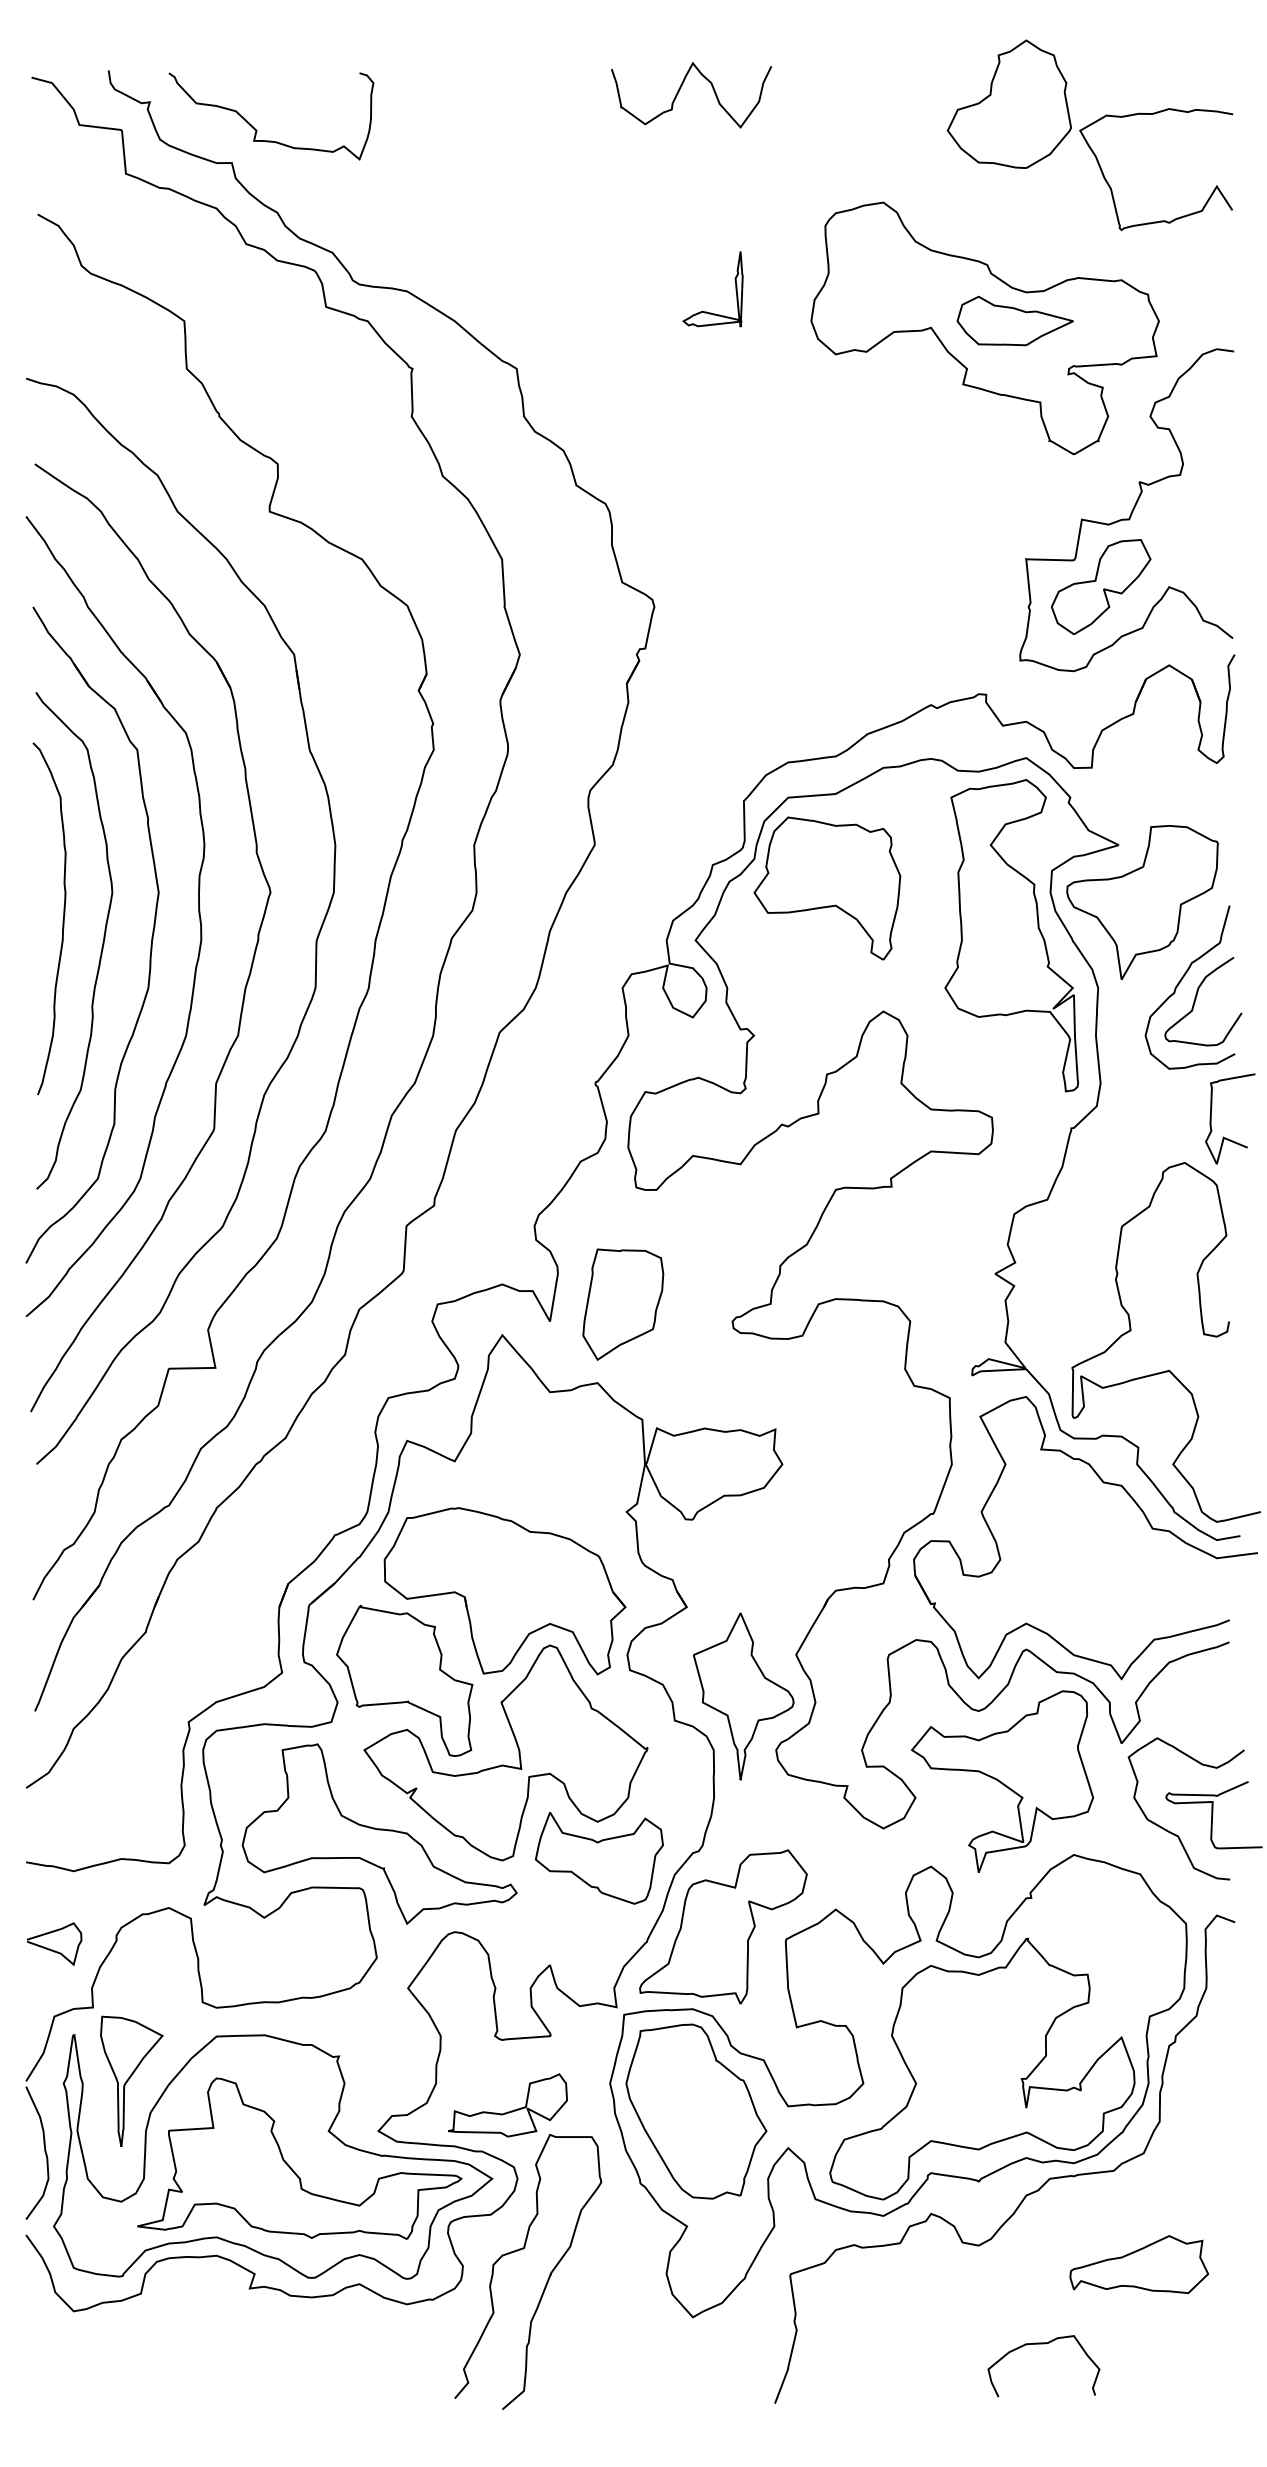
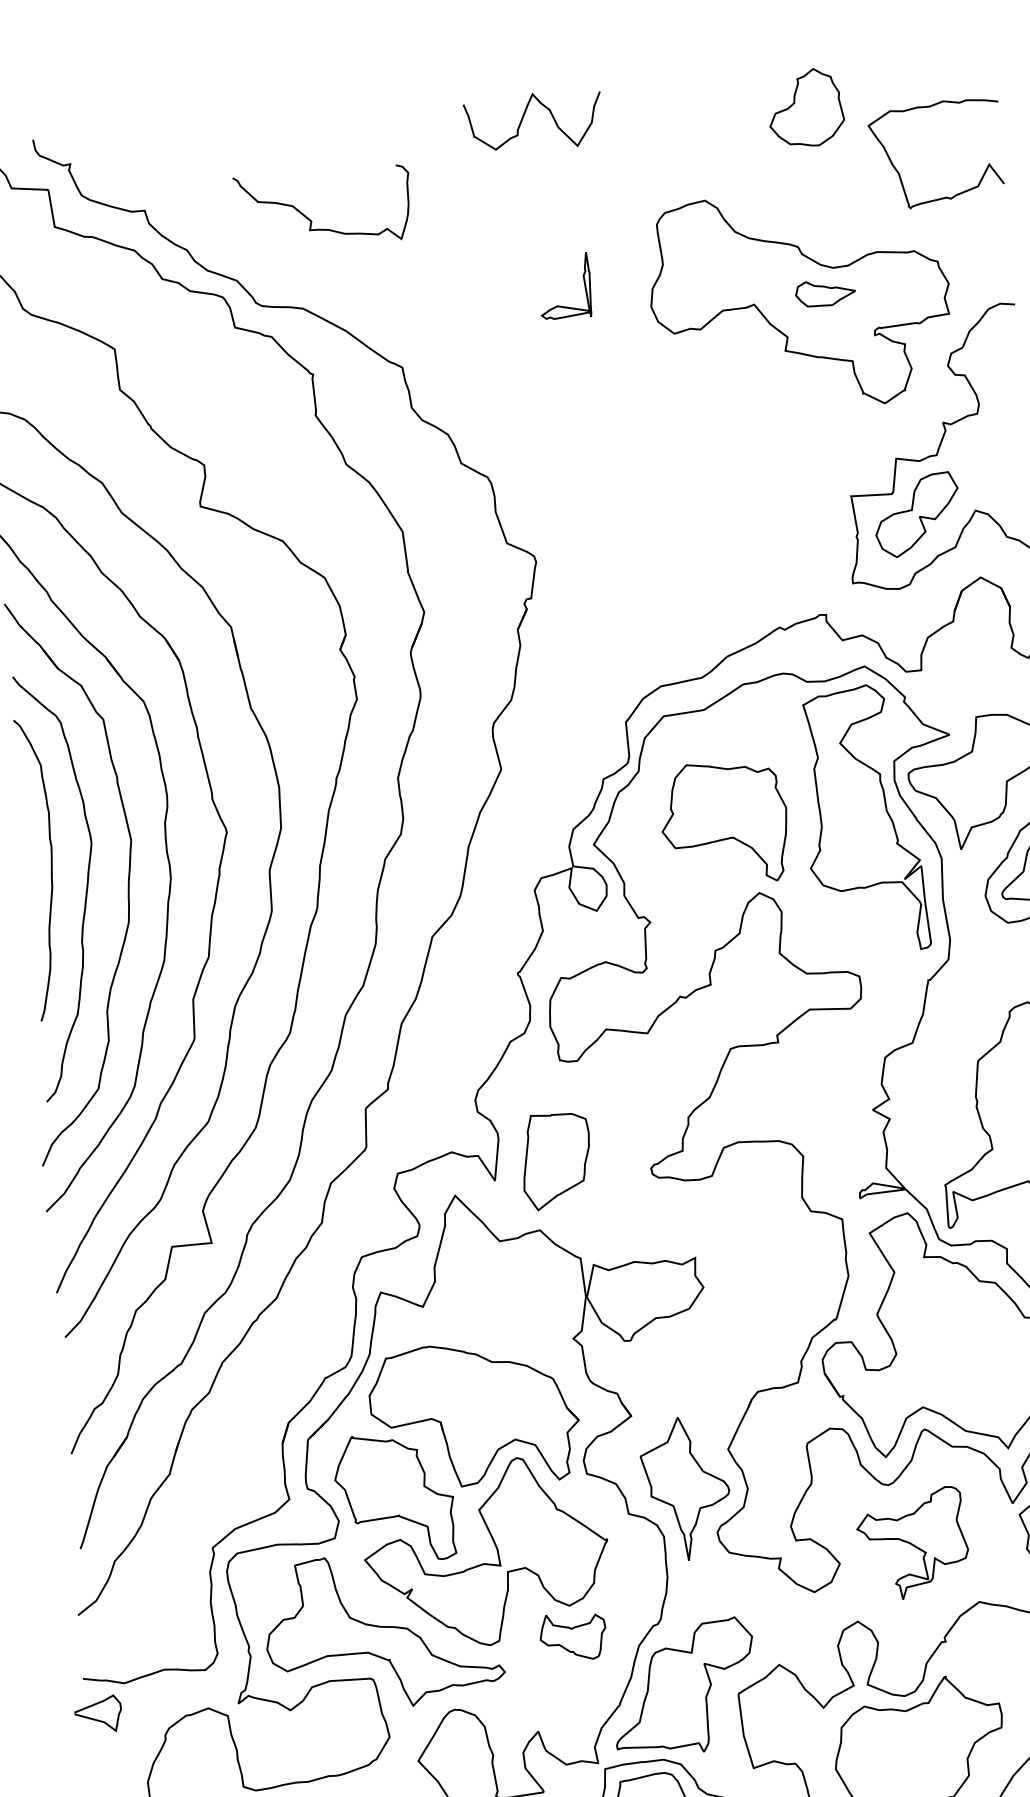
part: (1008, 103) -> (805, 107), size x0.7
curve: (257, 130) -> (312, 221), moved
part: (1014, 320) -> (825, 292), size x0.6
part: (827, 888) -> (724, 823), moved
part: (1001, 1781) -> (912, 1544), size x0.7
part: (598, 1858) -> (572, 1637), size x0.6
curve: (52, 1949) -> (96, 1719), moved

